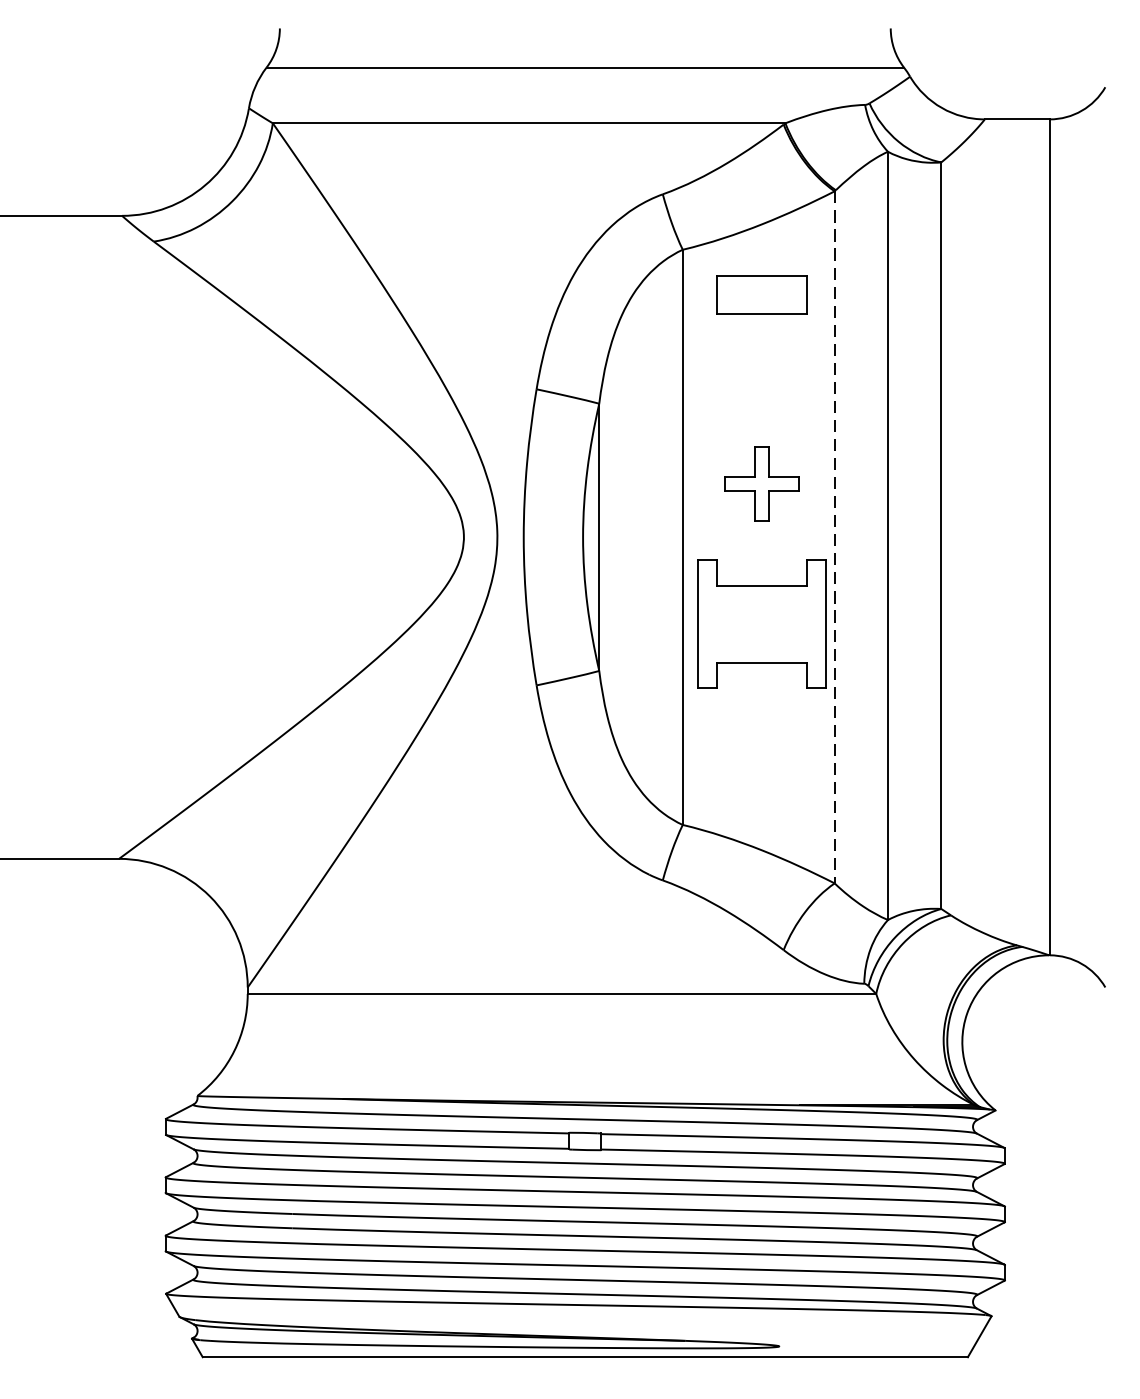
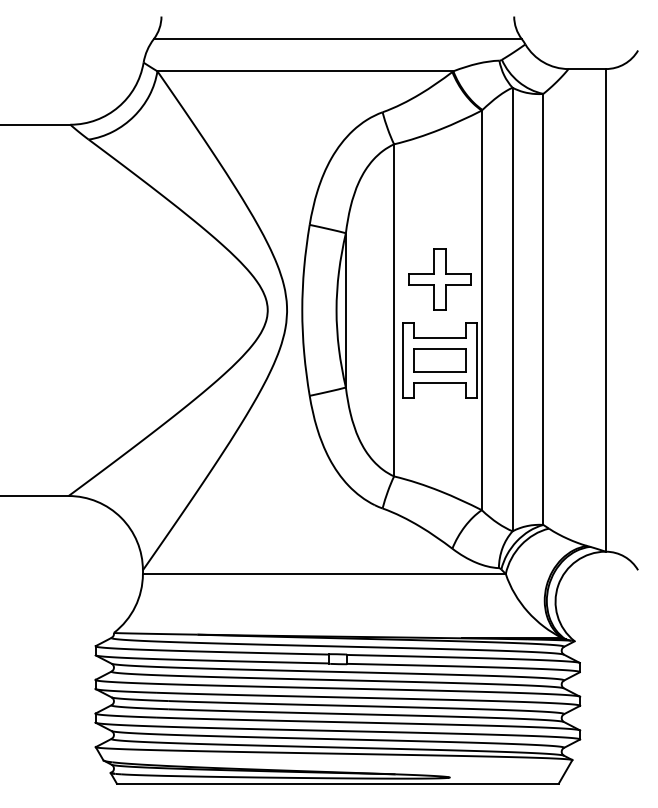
part: (761, 295) -> (439, 360), moved
part: (761, 483) -> (439, 279), size x1.43
line: (834, 537) -> (481, 310), dashed -> solid

